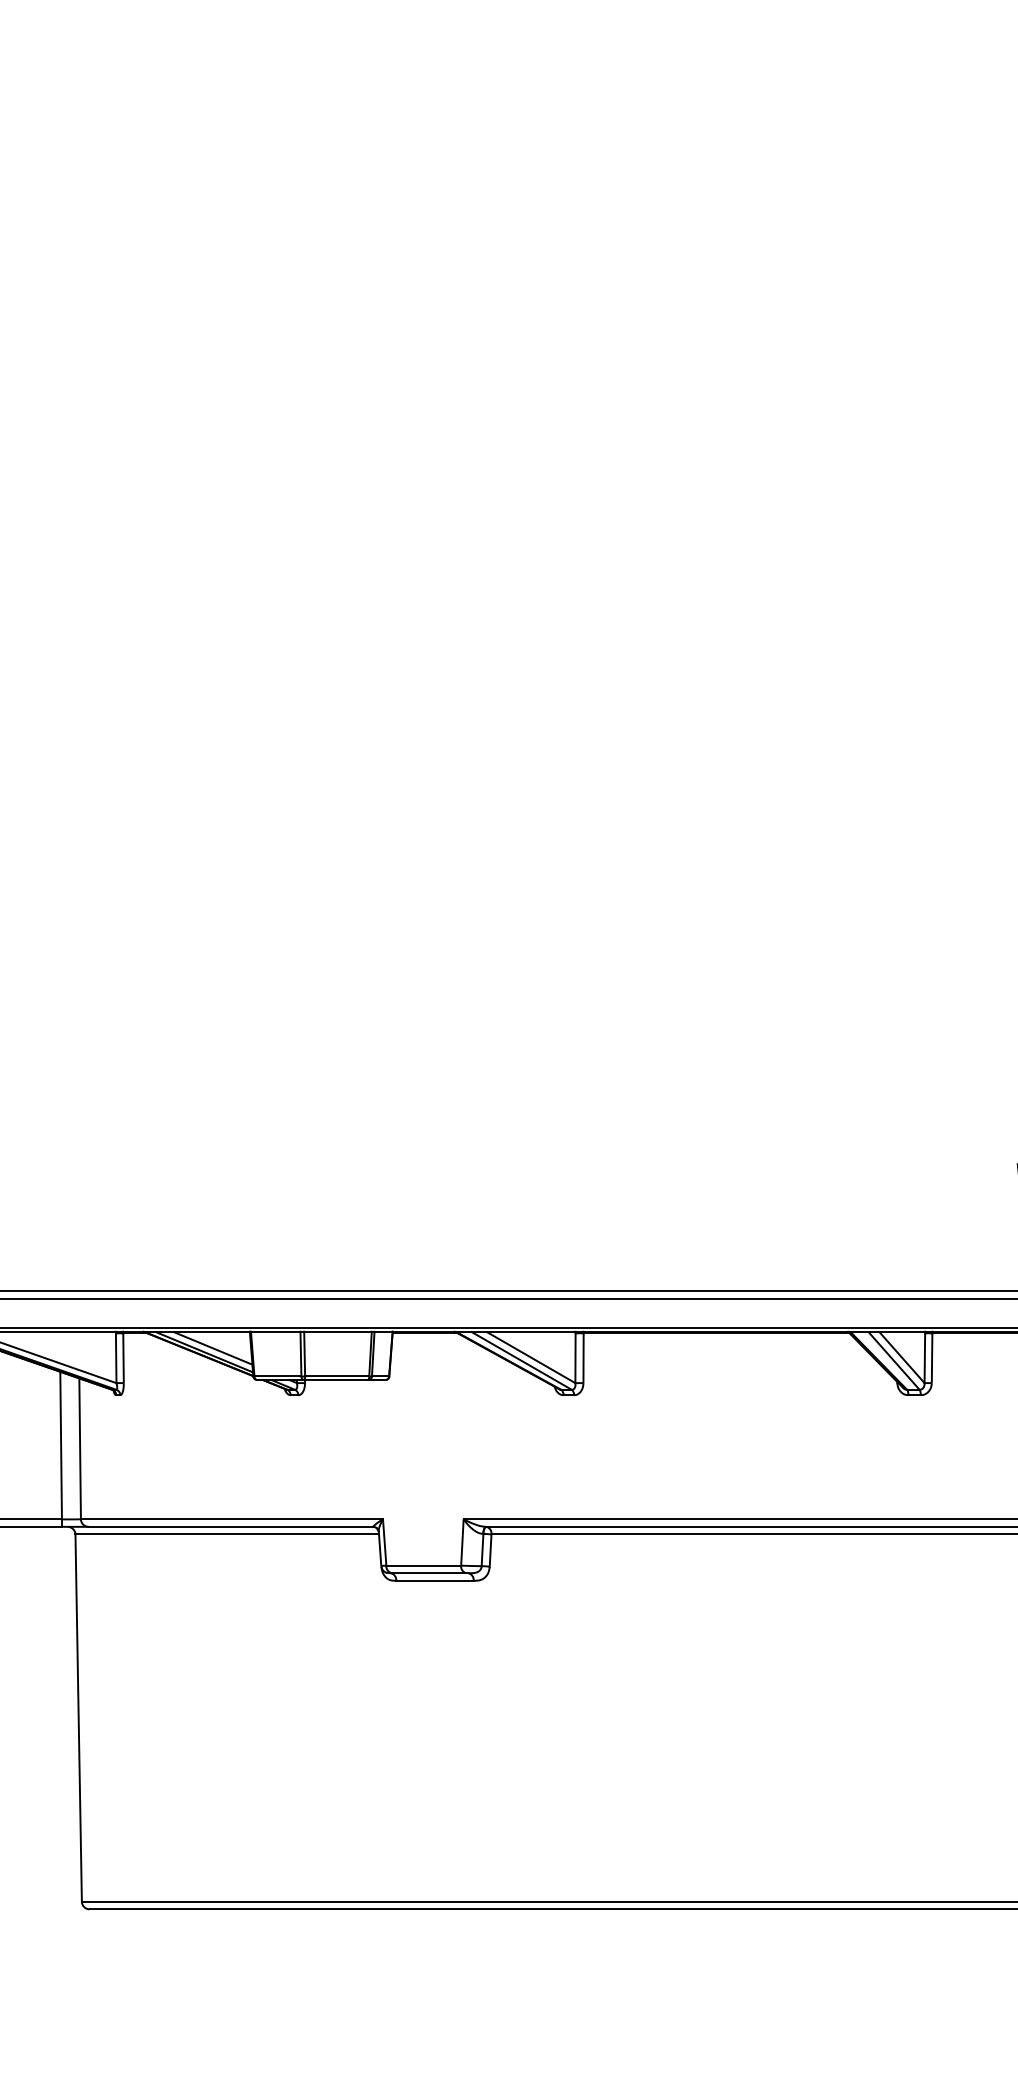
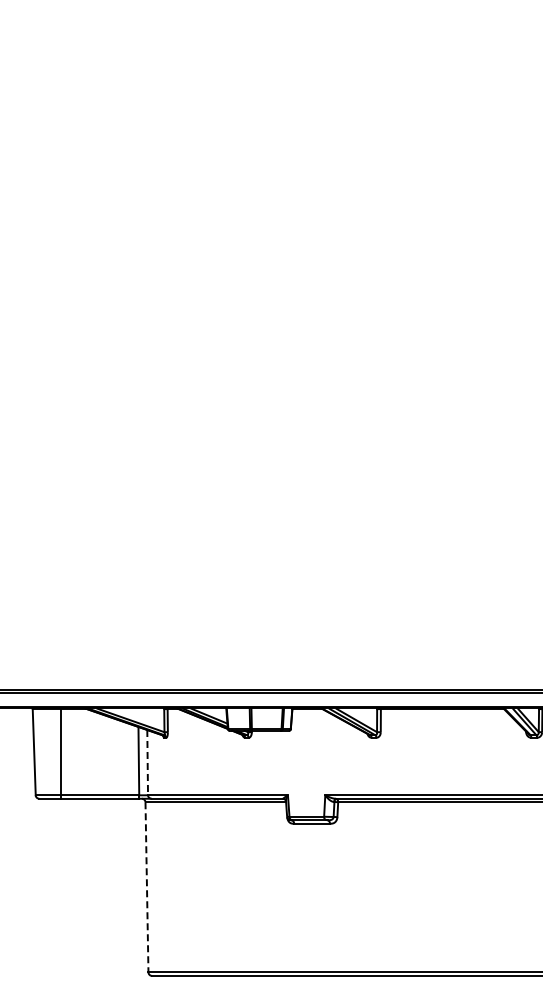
line: (79, 1448) -> (147, 762), solid -> dashed
line: (77, 1718) -> (146, 887), solid -> dashed

